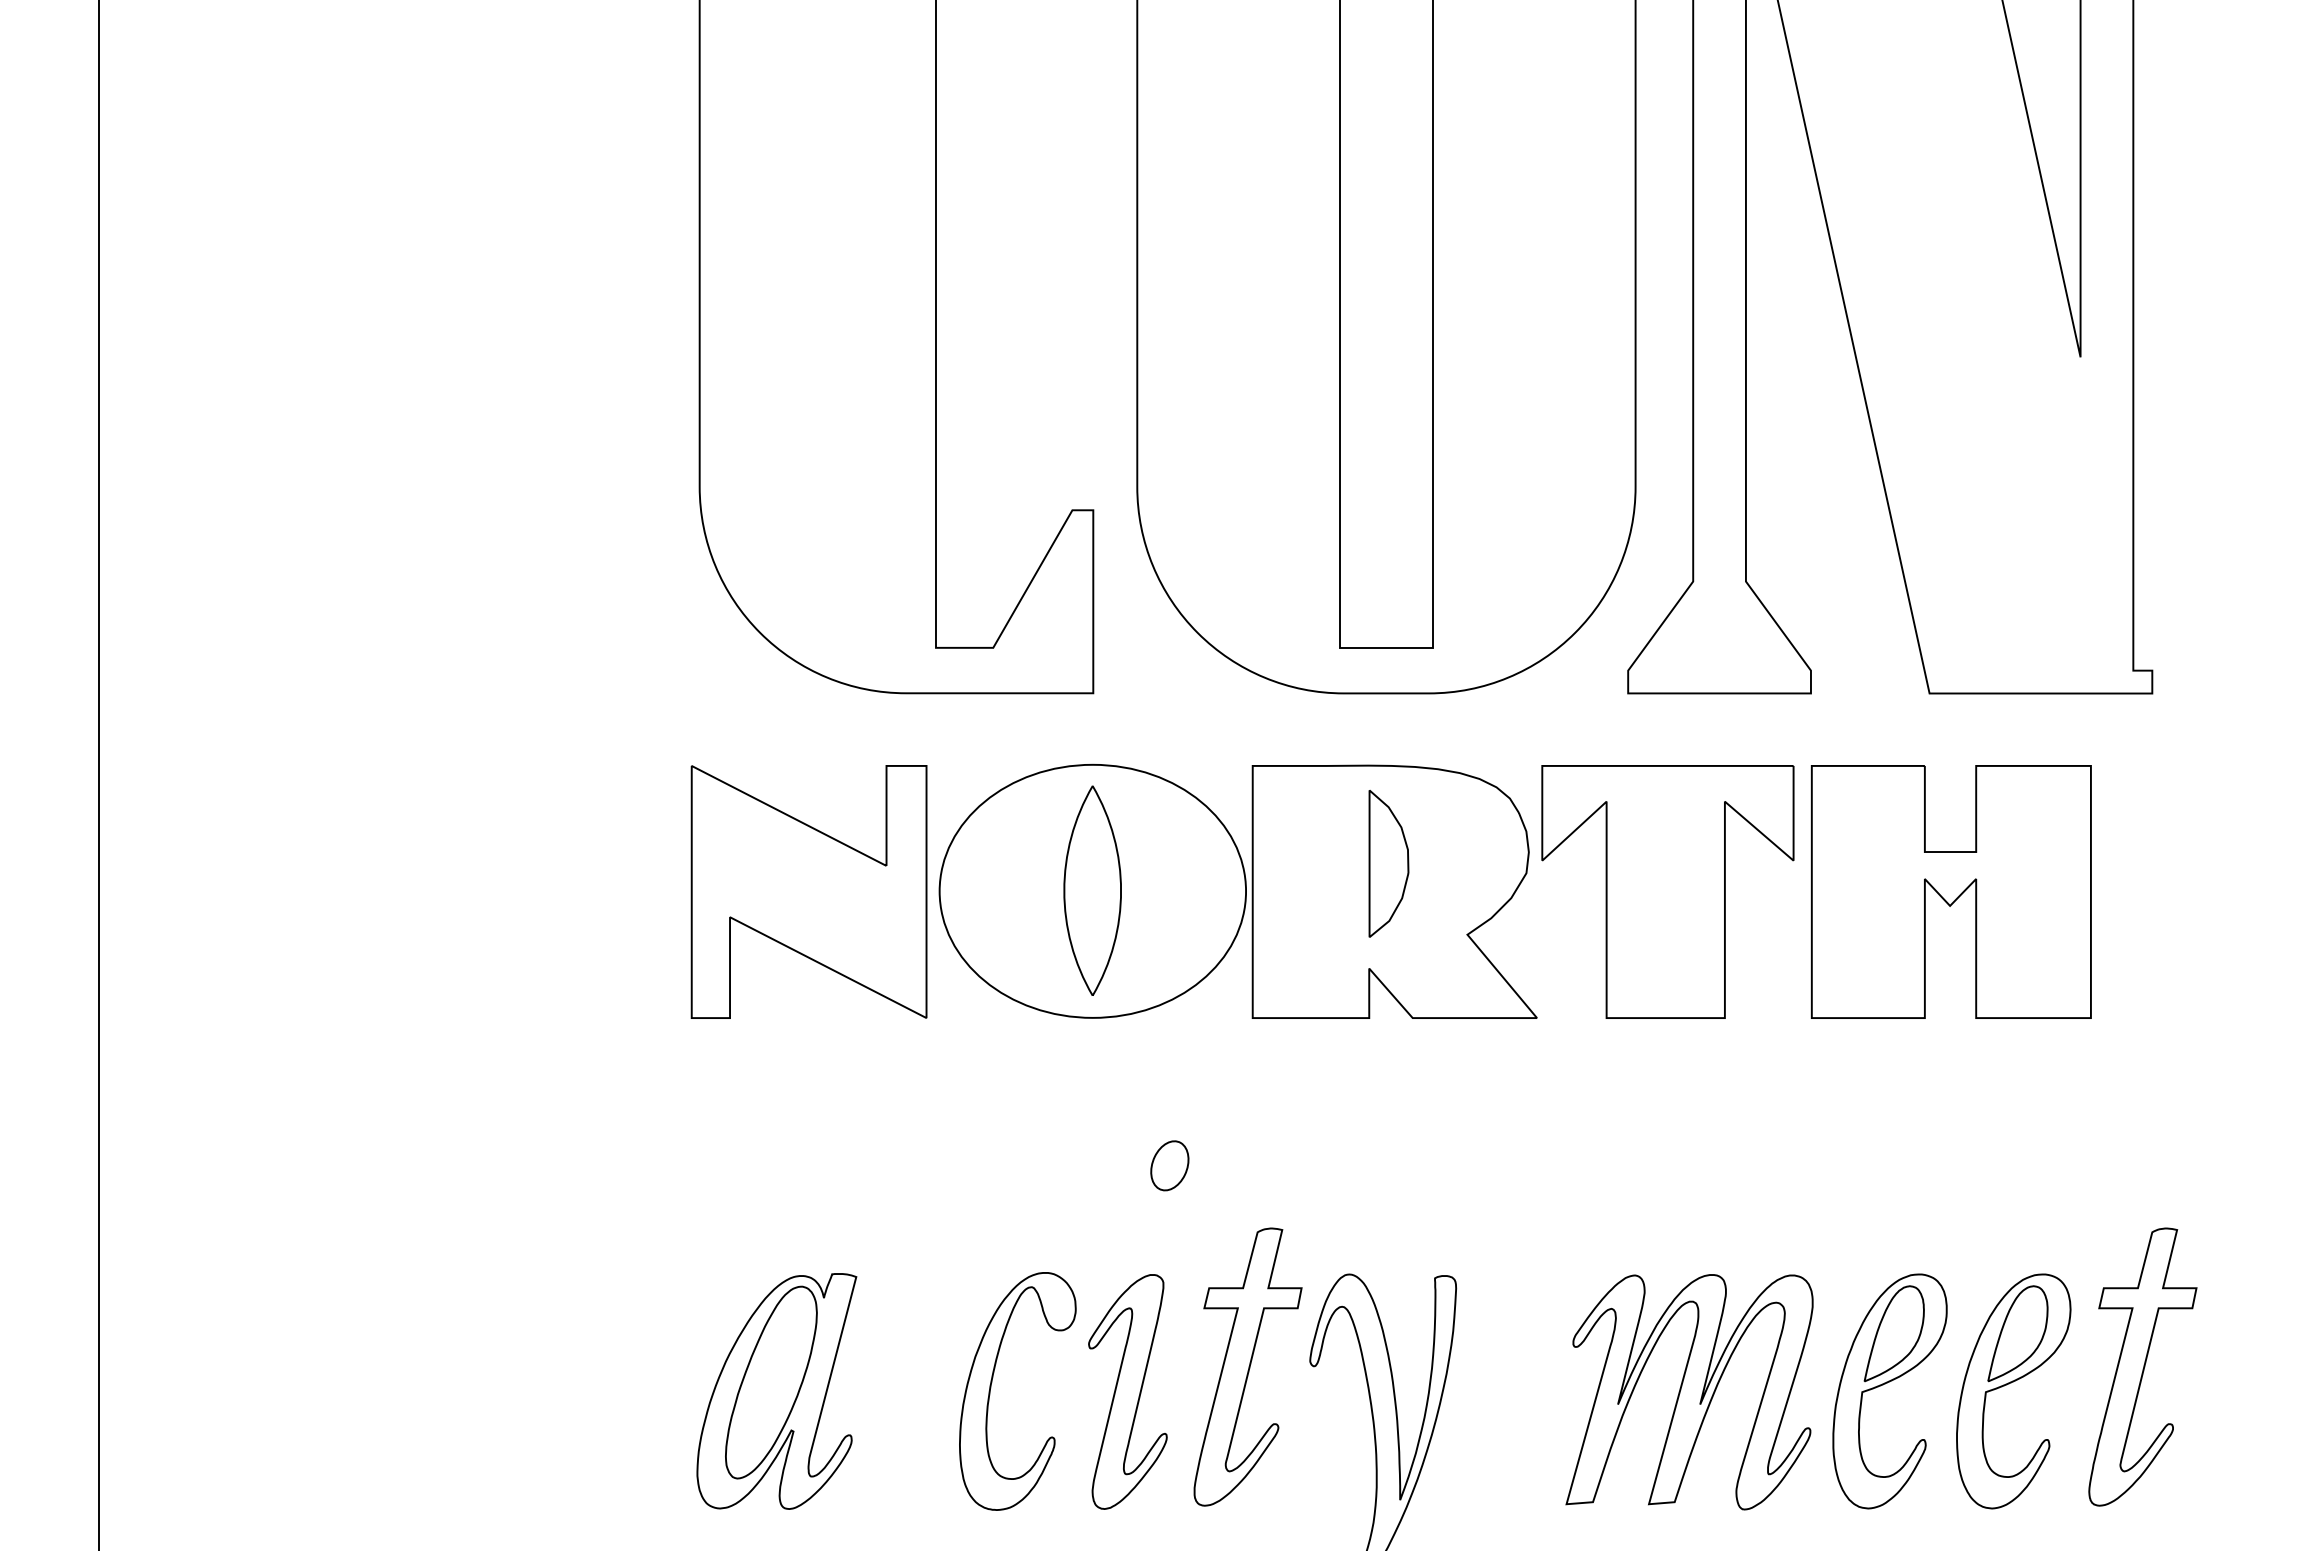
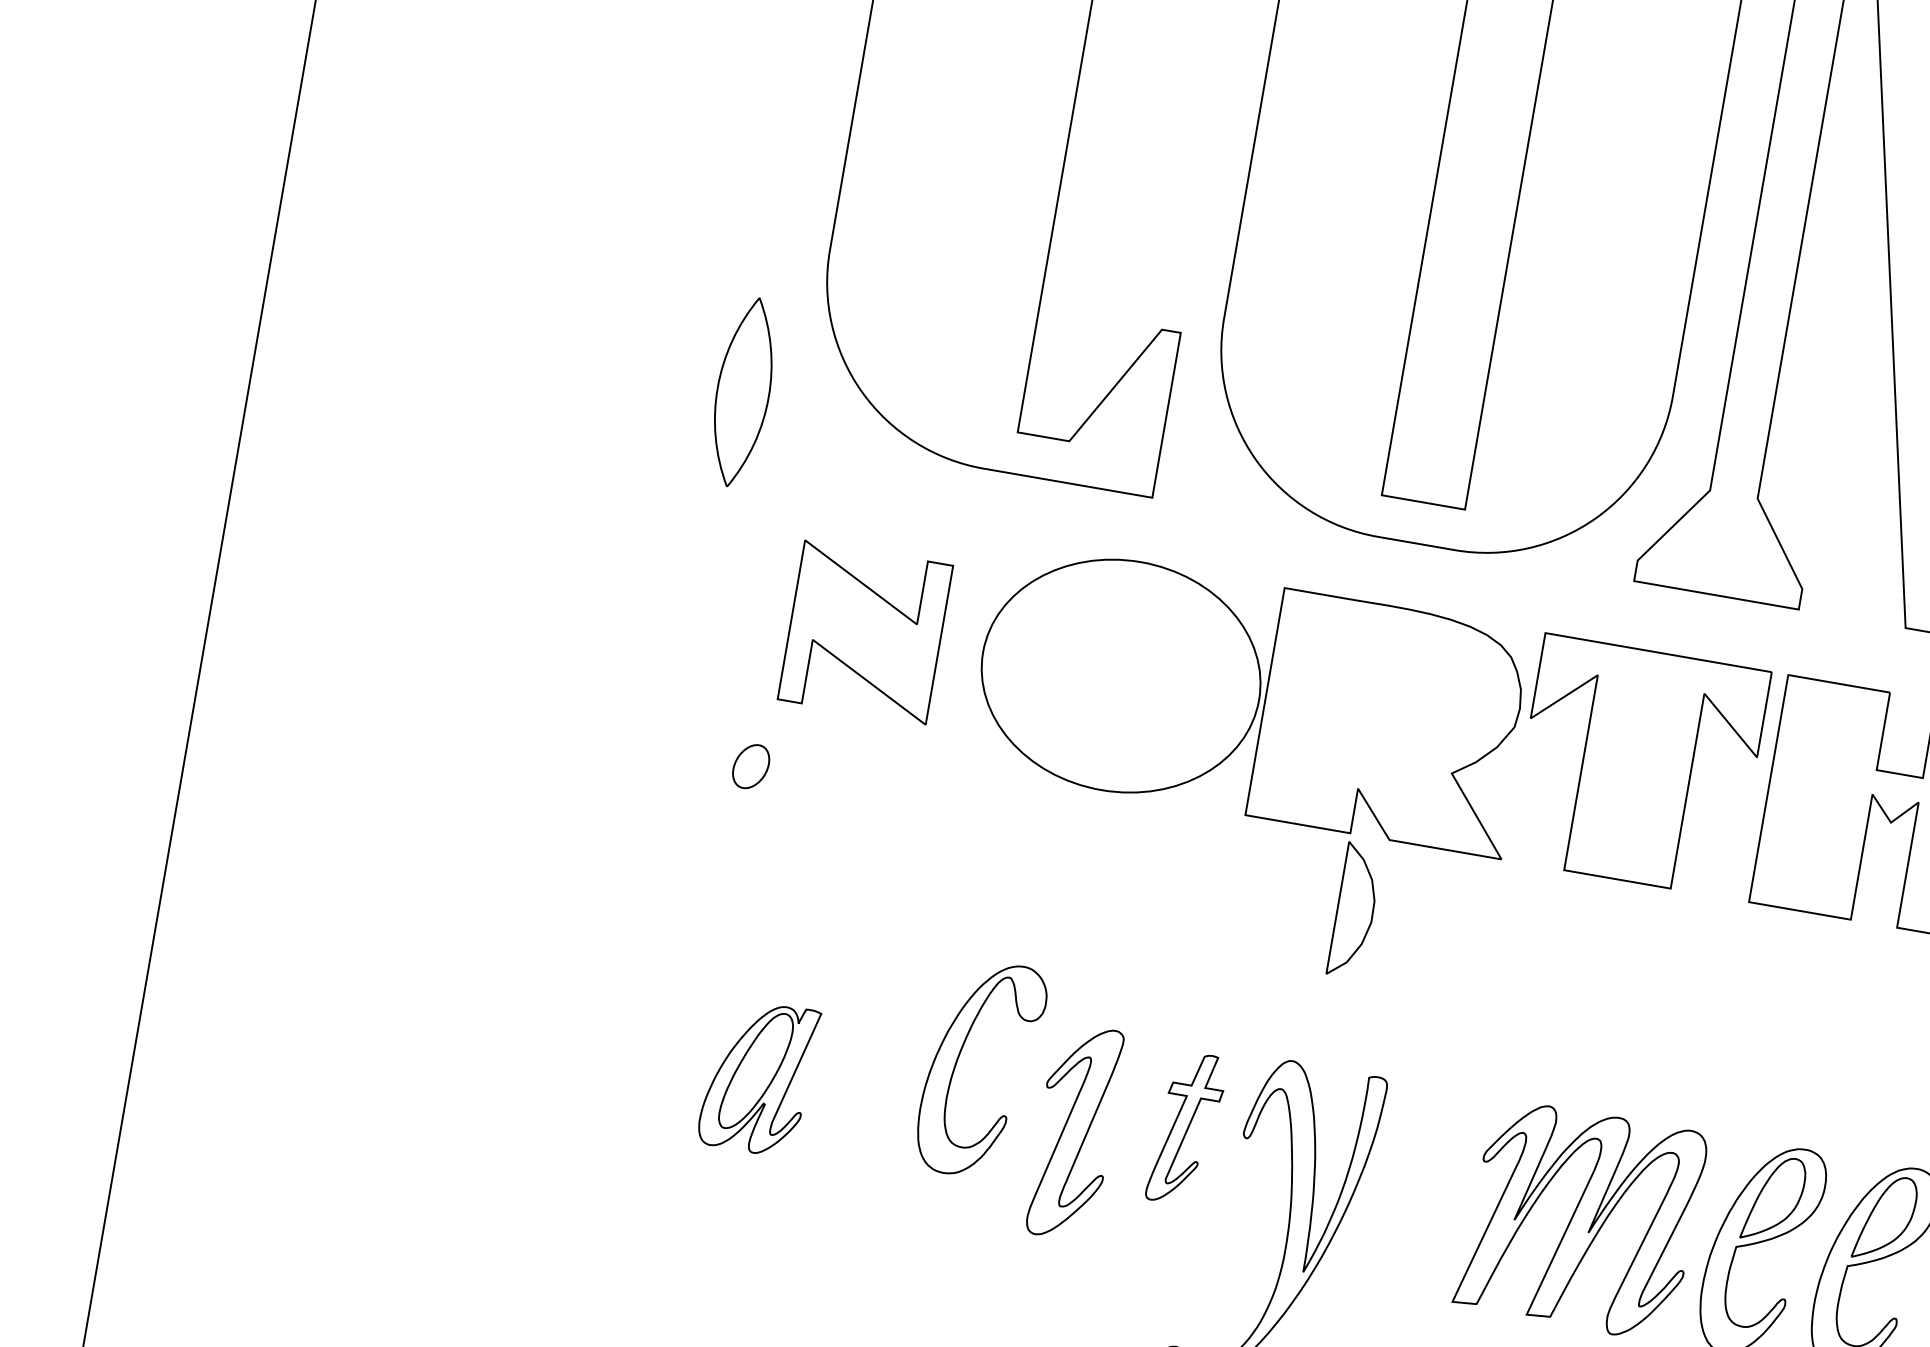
part: (1388, 863) -> (1354, 910), moved
part: (1092, 890) -> (743, 392), moved
part: (808, 891) -> (864, 632), size x0.7
part: (1169, 1165) -> (750, 766), moved
part: (1247, 1366) -> (1186, 1128), size x0.6
part: (991, 1388) -> (957, 1062), moved
part: (776, 1391) -> (758, 1077), size x0.7

